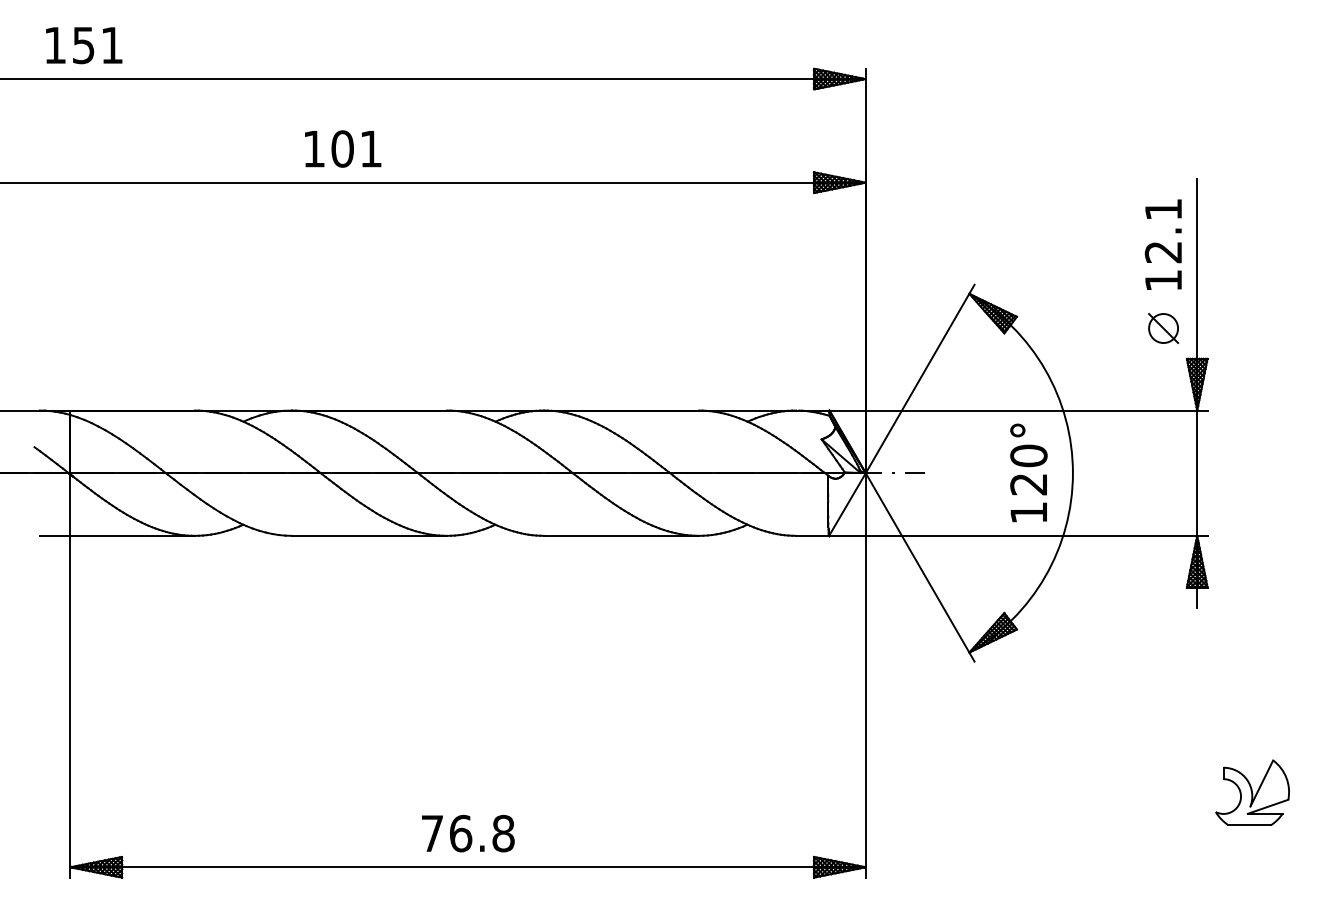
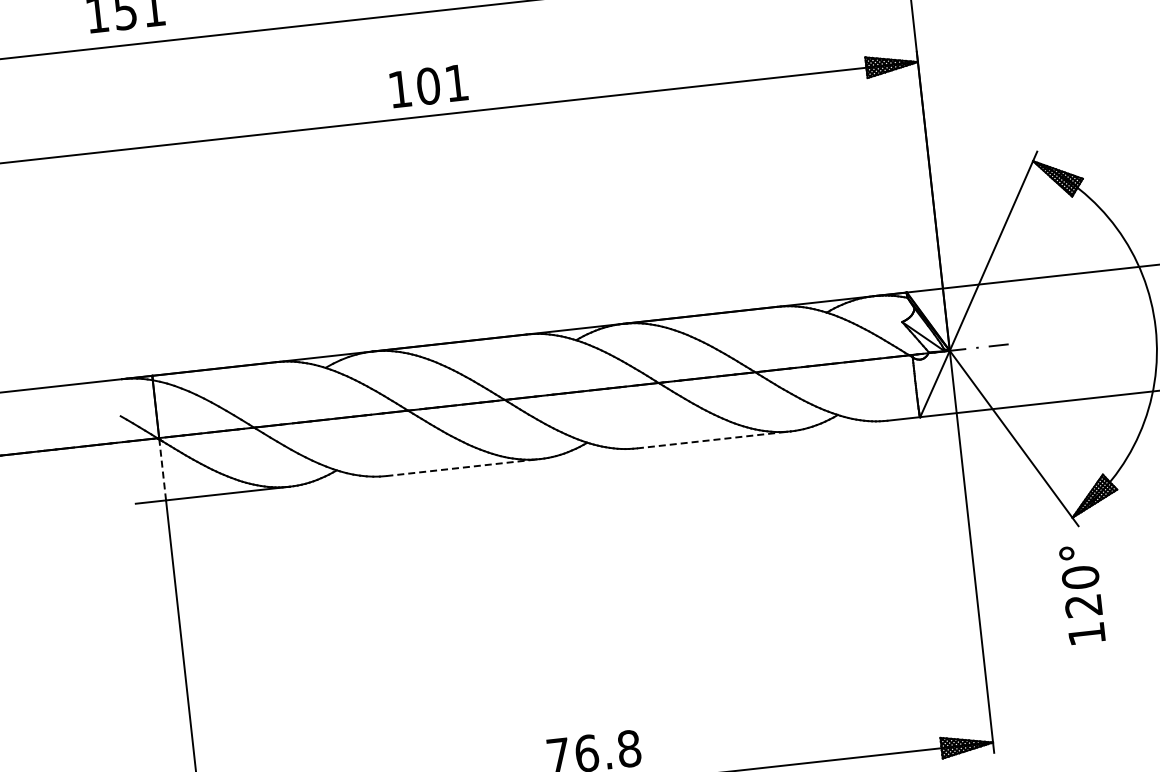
text: (343, 148) -> (429, 85), moved
text: (1028, 472) -> (1082, 594), moved
line: (70, 505) -> (162, 470), solid -> dashed
line: (369, 535) -> (463, 467), solid -> dashed
line: (622, 535) -> (714, 439), solid -> dashed

